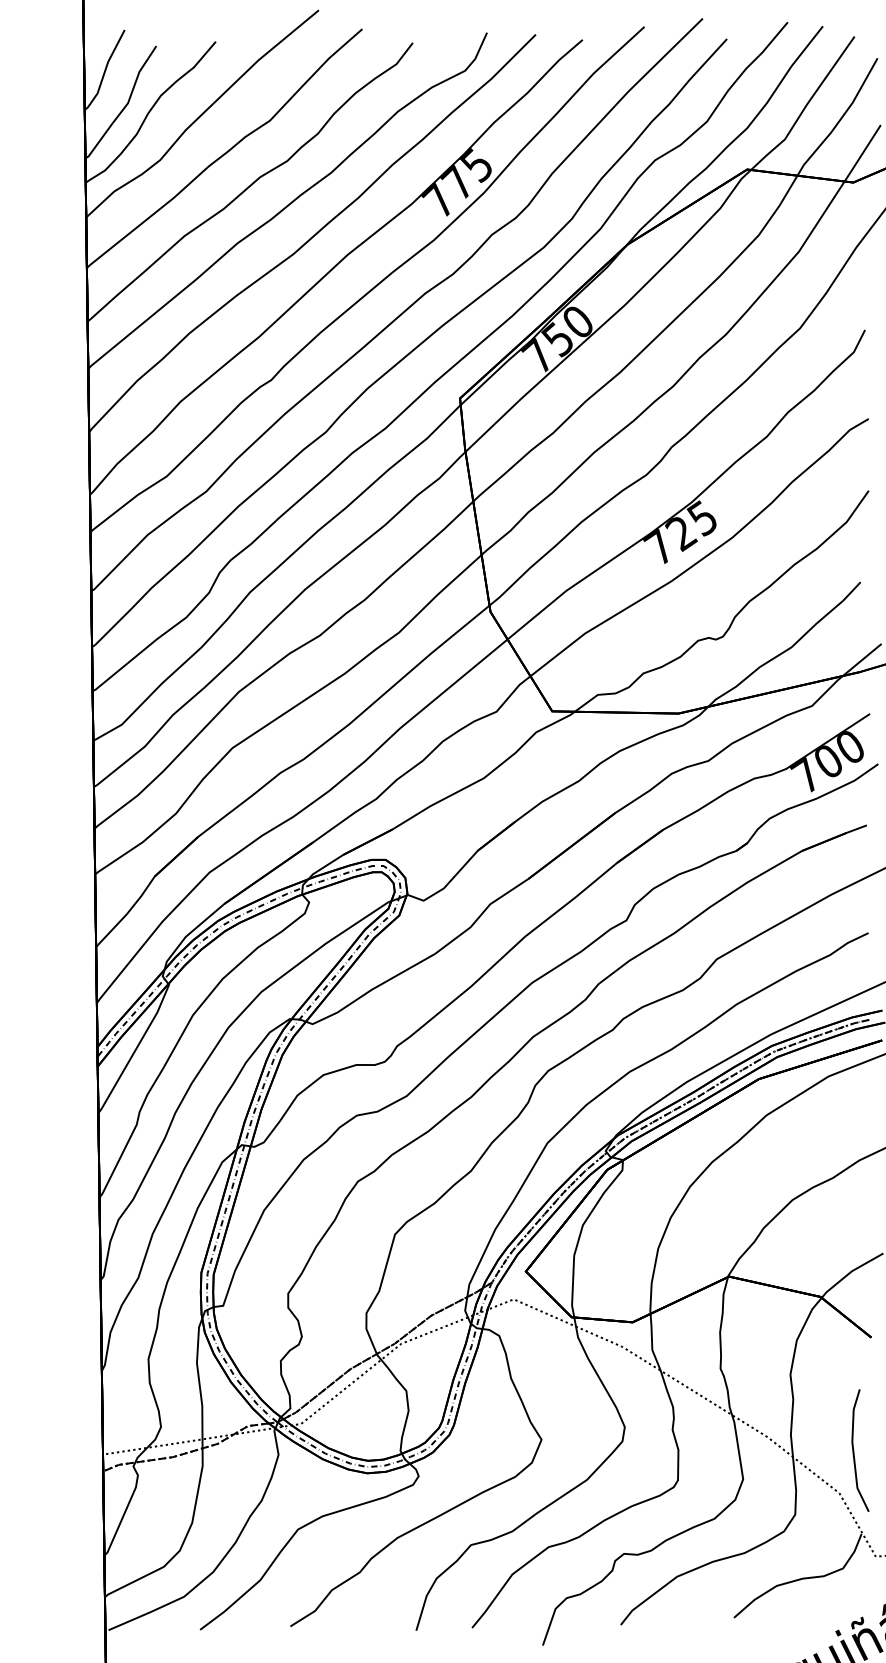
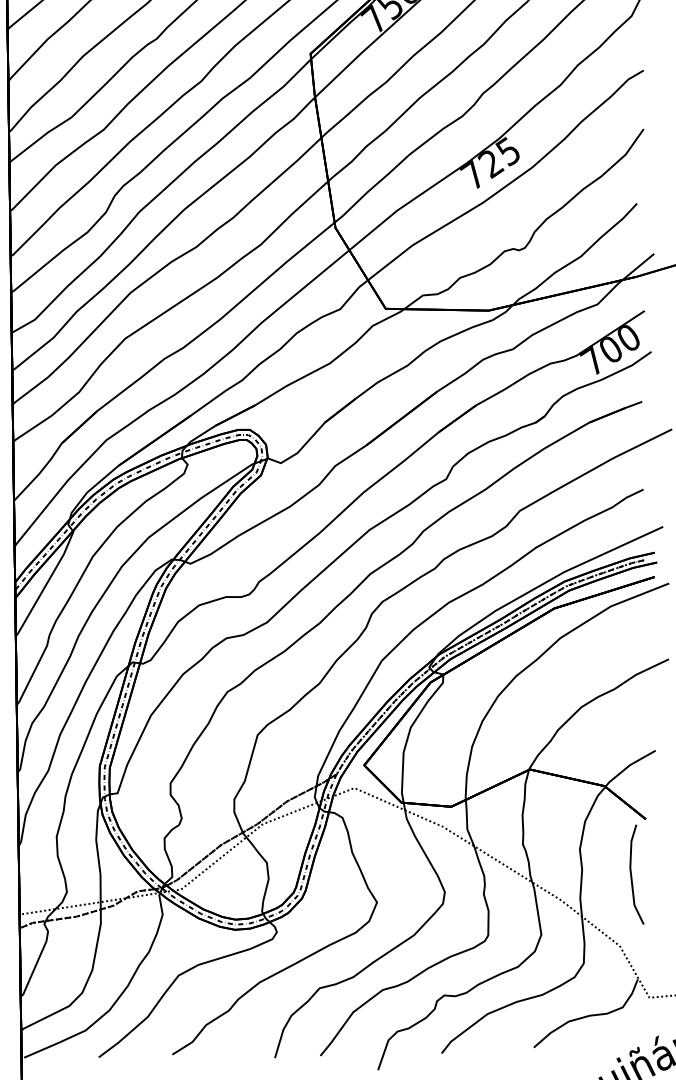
line: (854, 1450) -> (632, 874), moved

